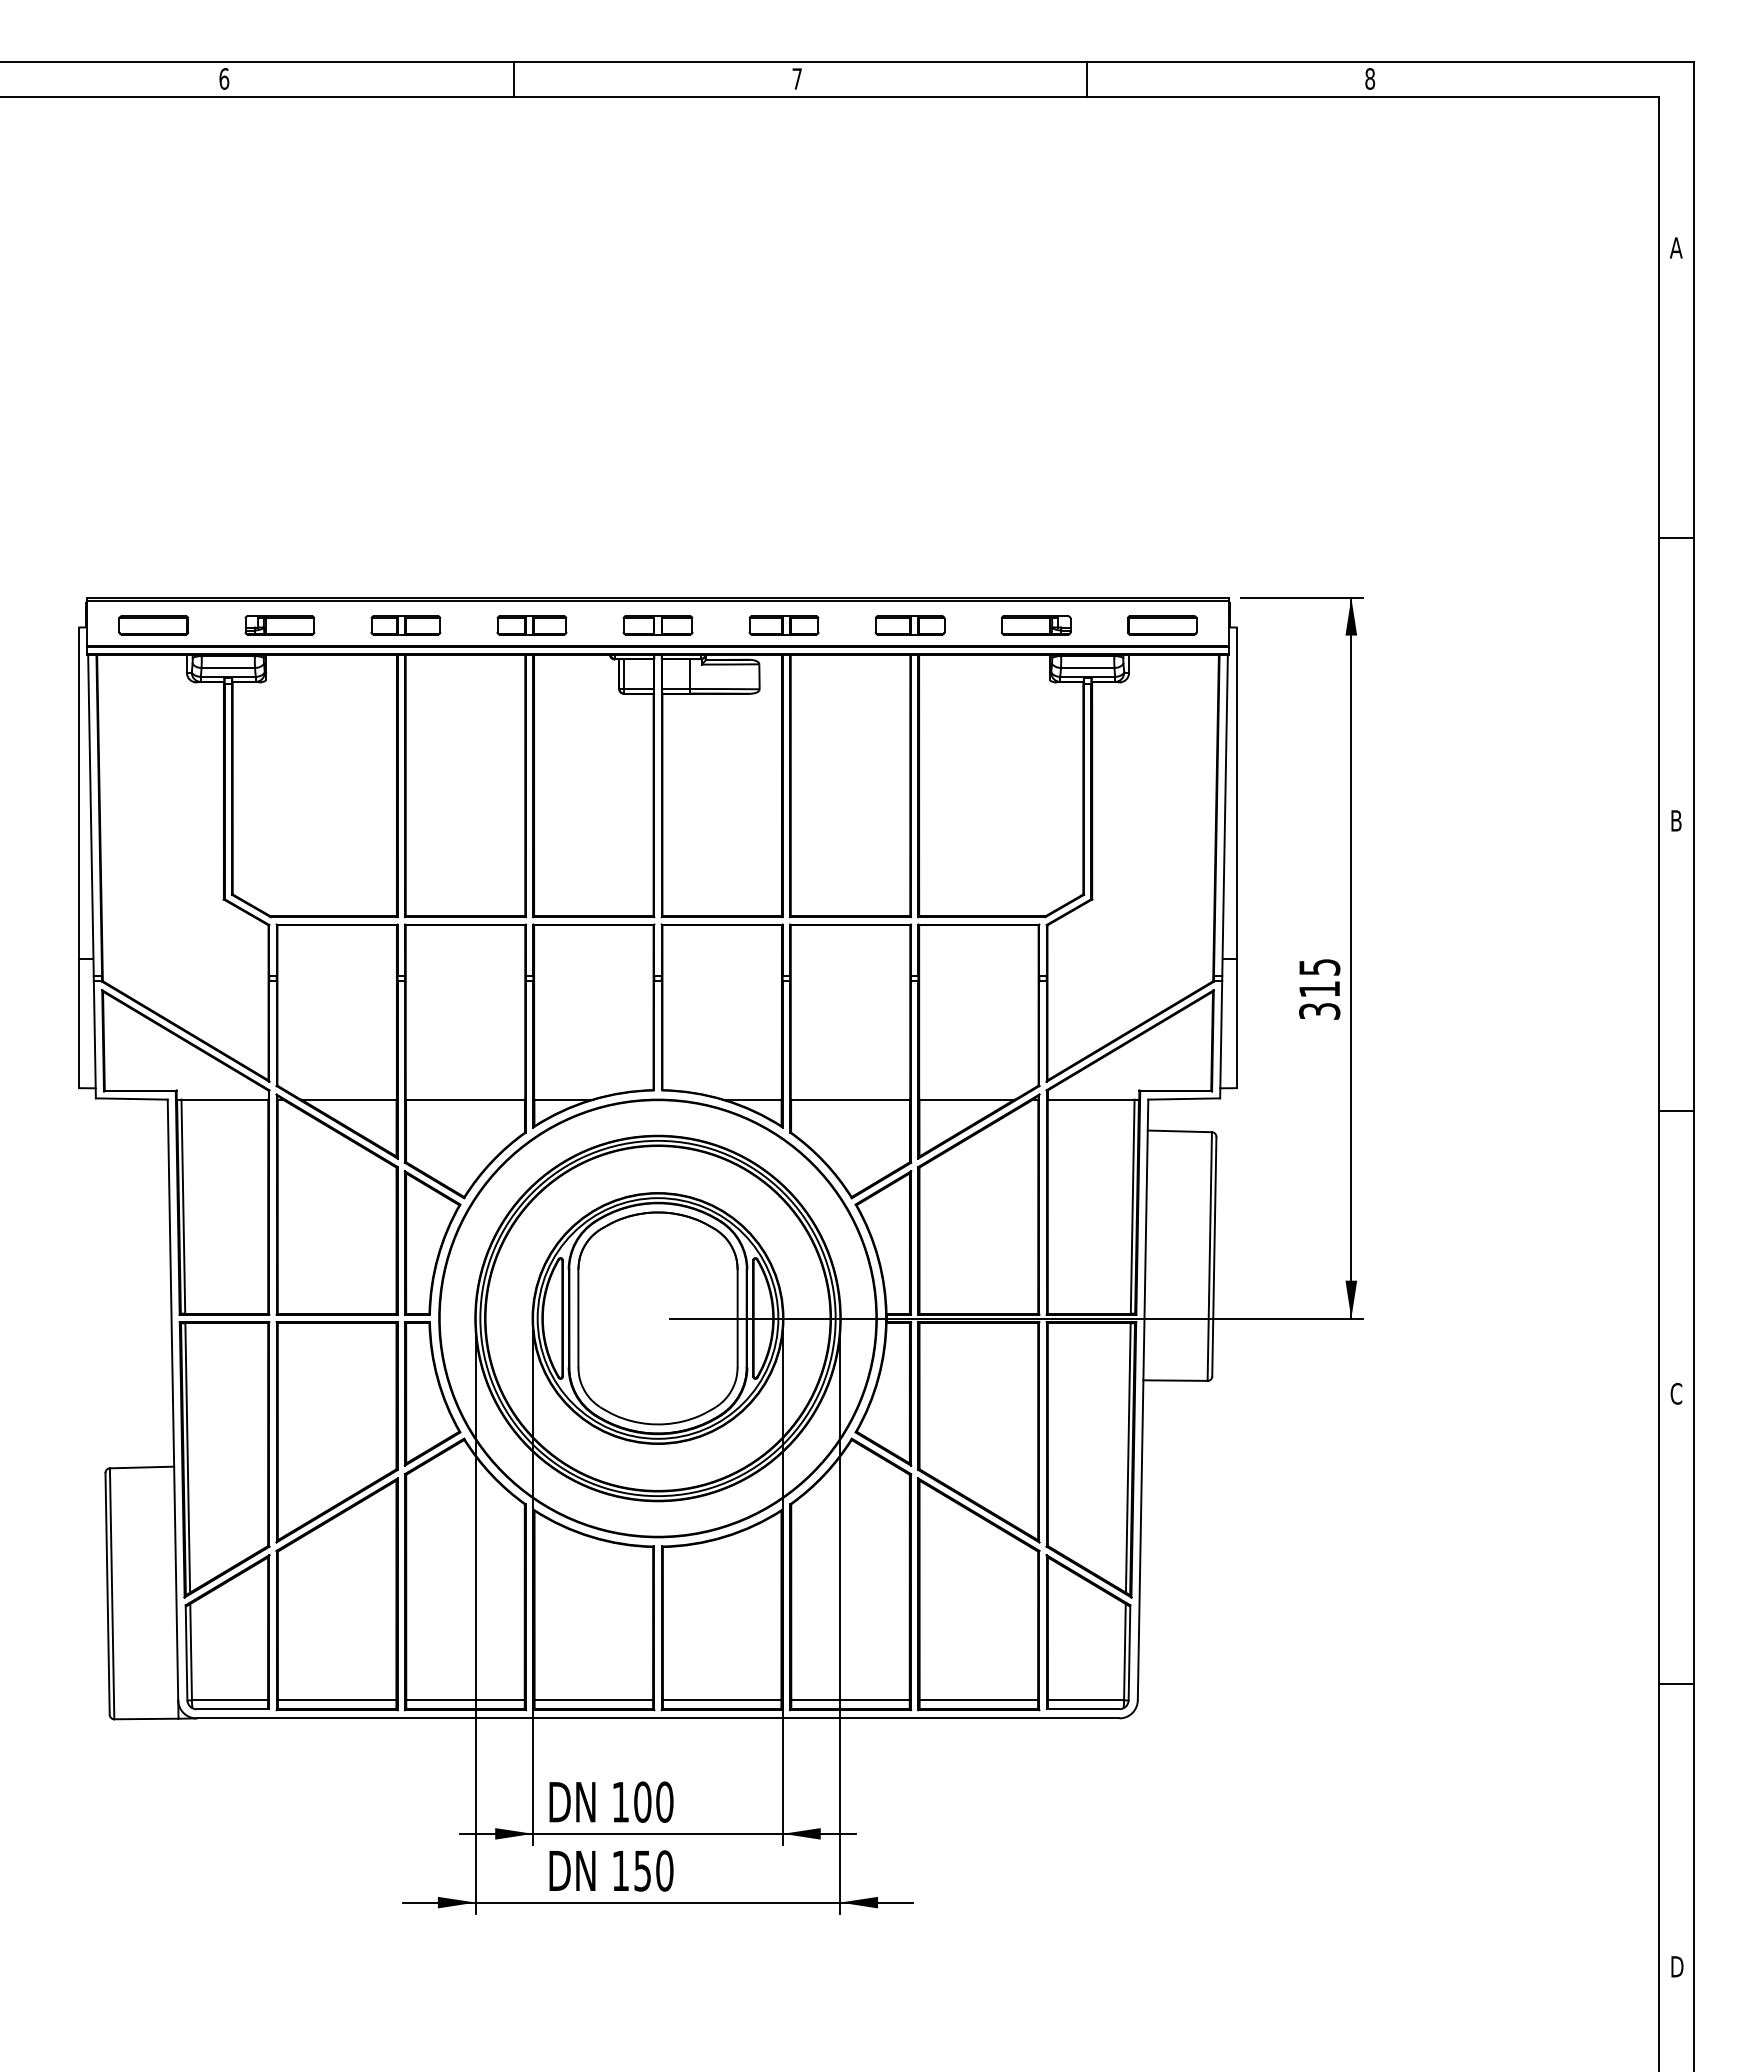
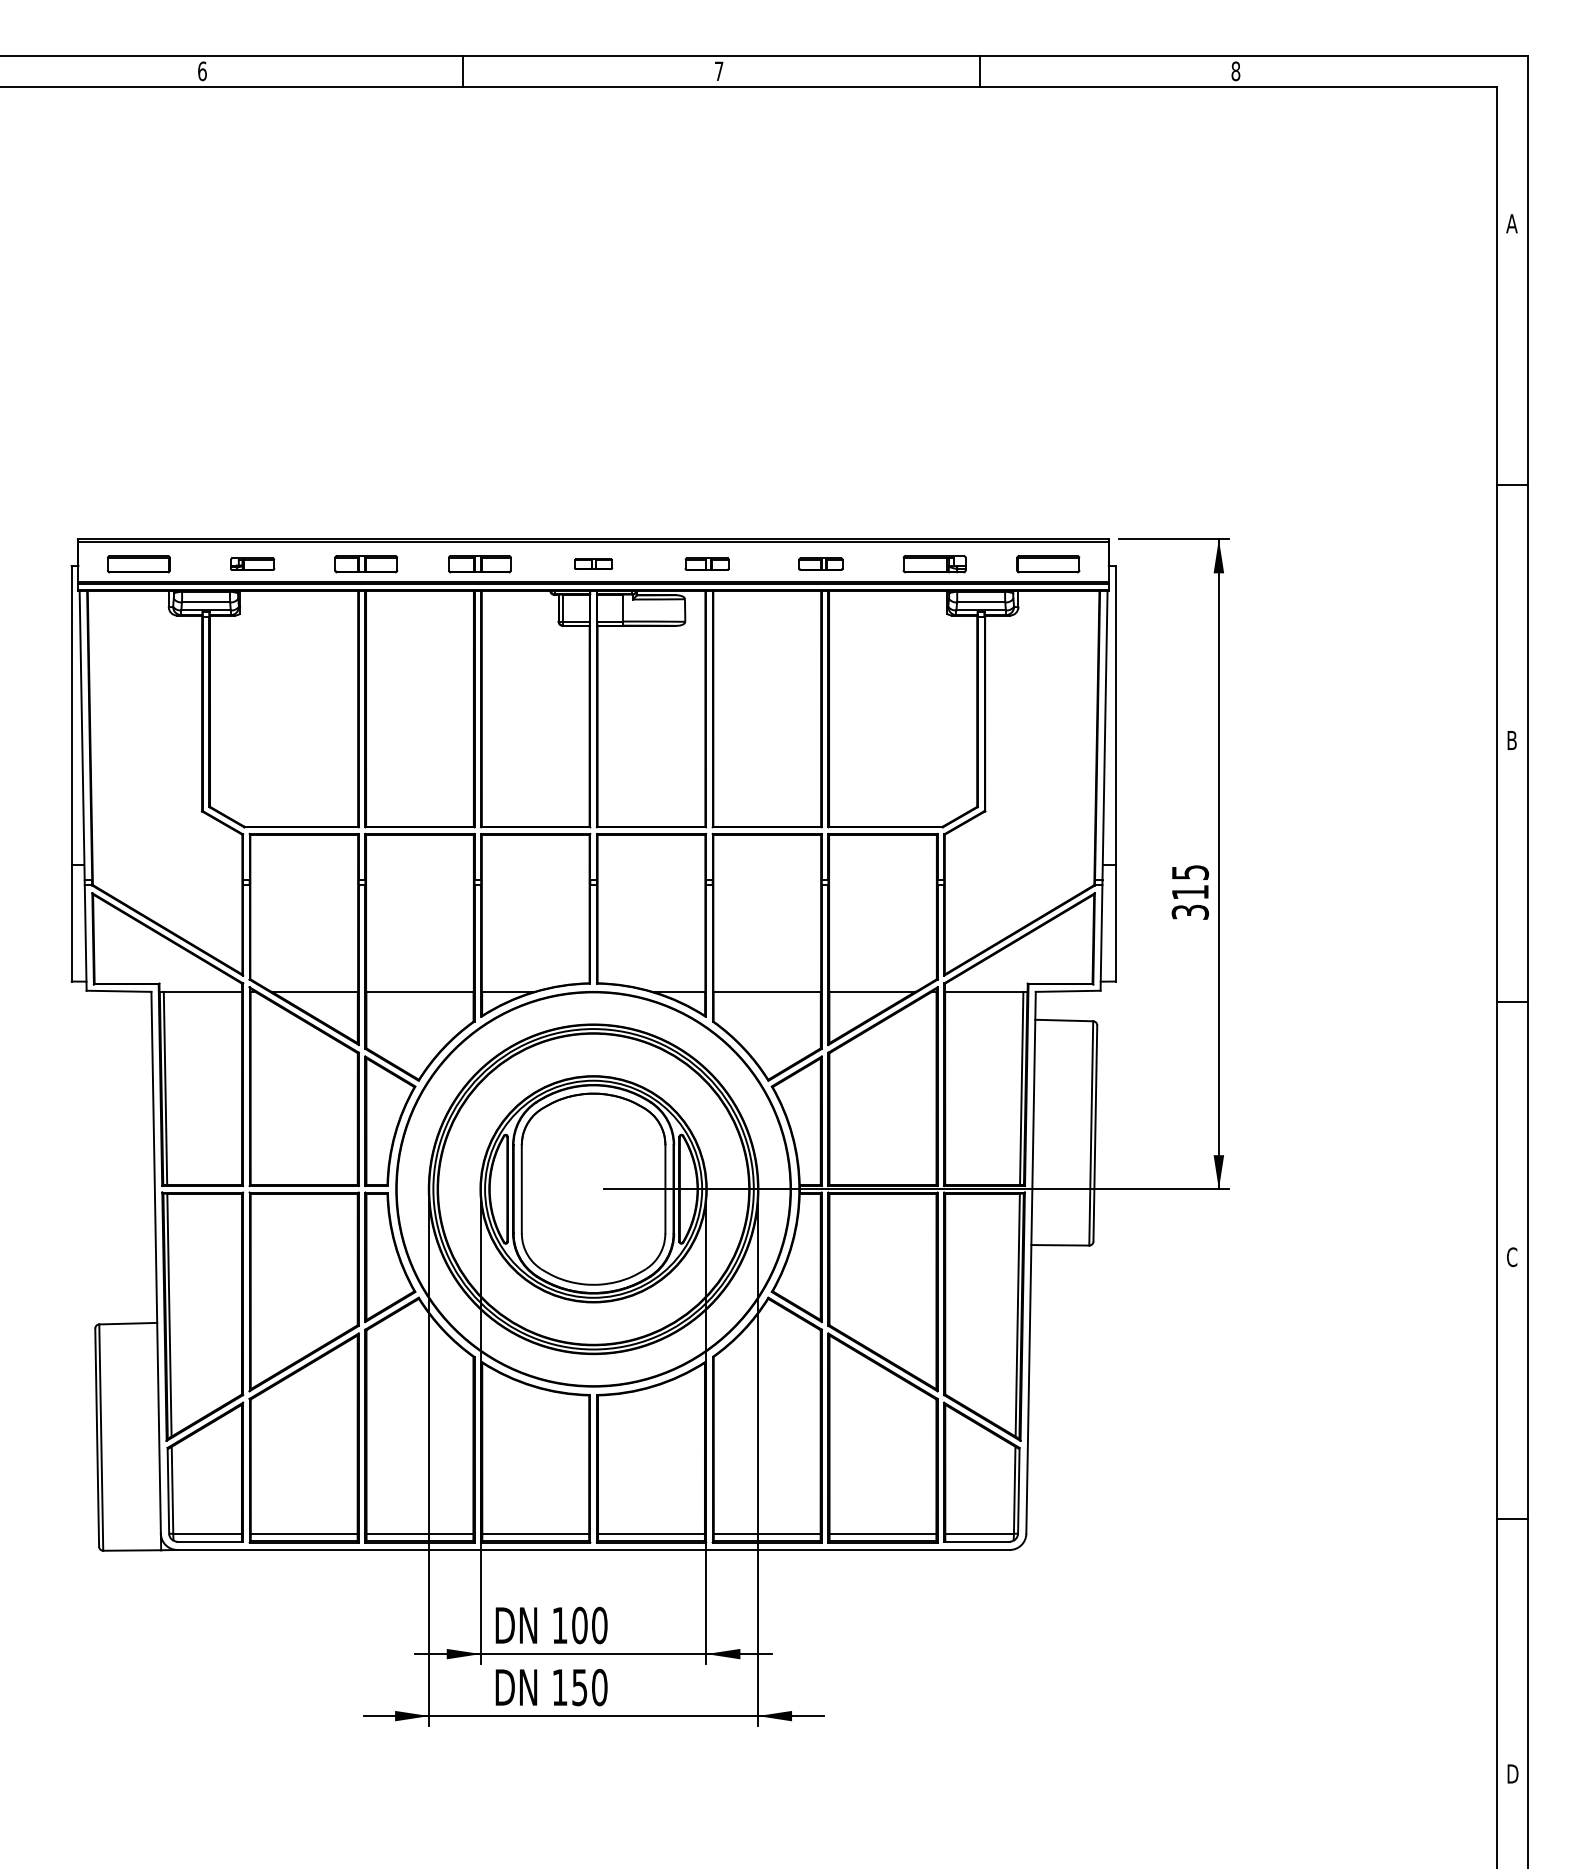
part: (279, 625) -> (252, 564), size x0.7
part: (657, 625) -> (593, 564), size x0.6
part: (783, 625) -> (706, 564), size x0.7
part: (909, 625) -> (820, 564), size x0.7

